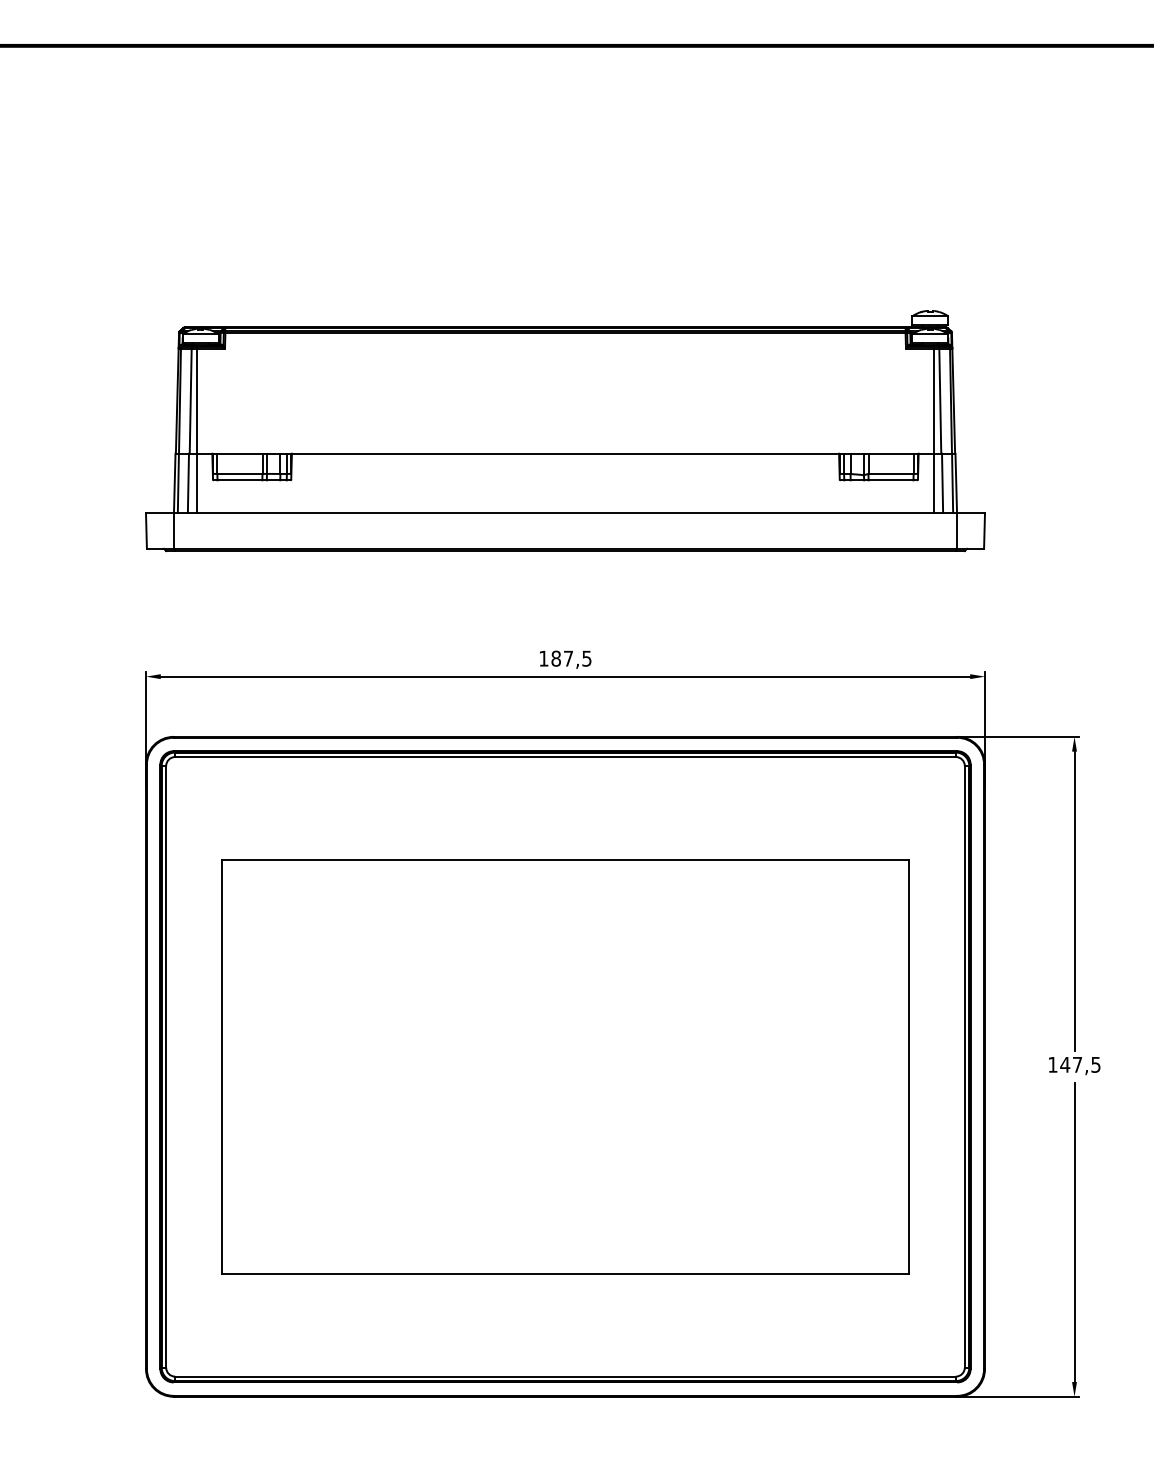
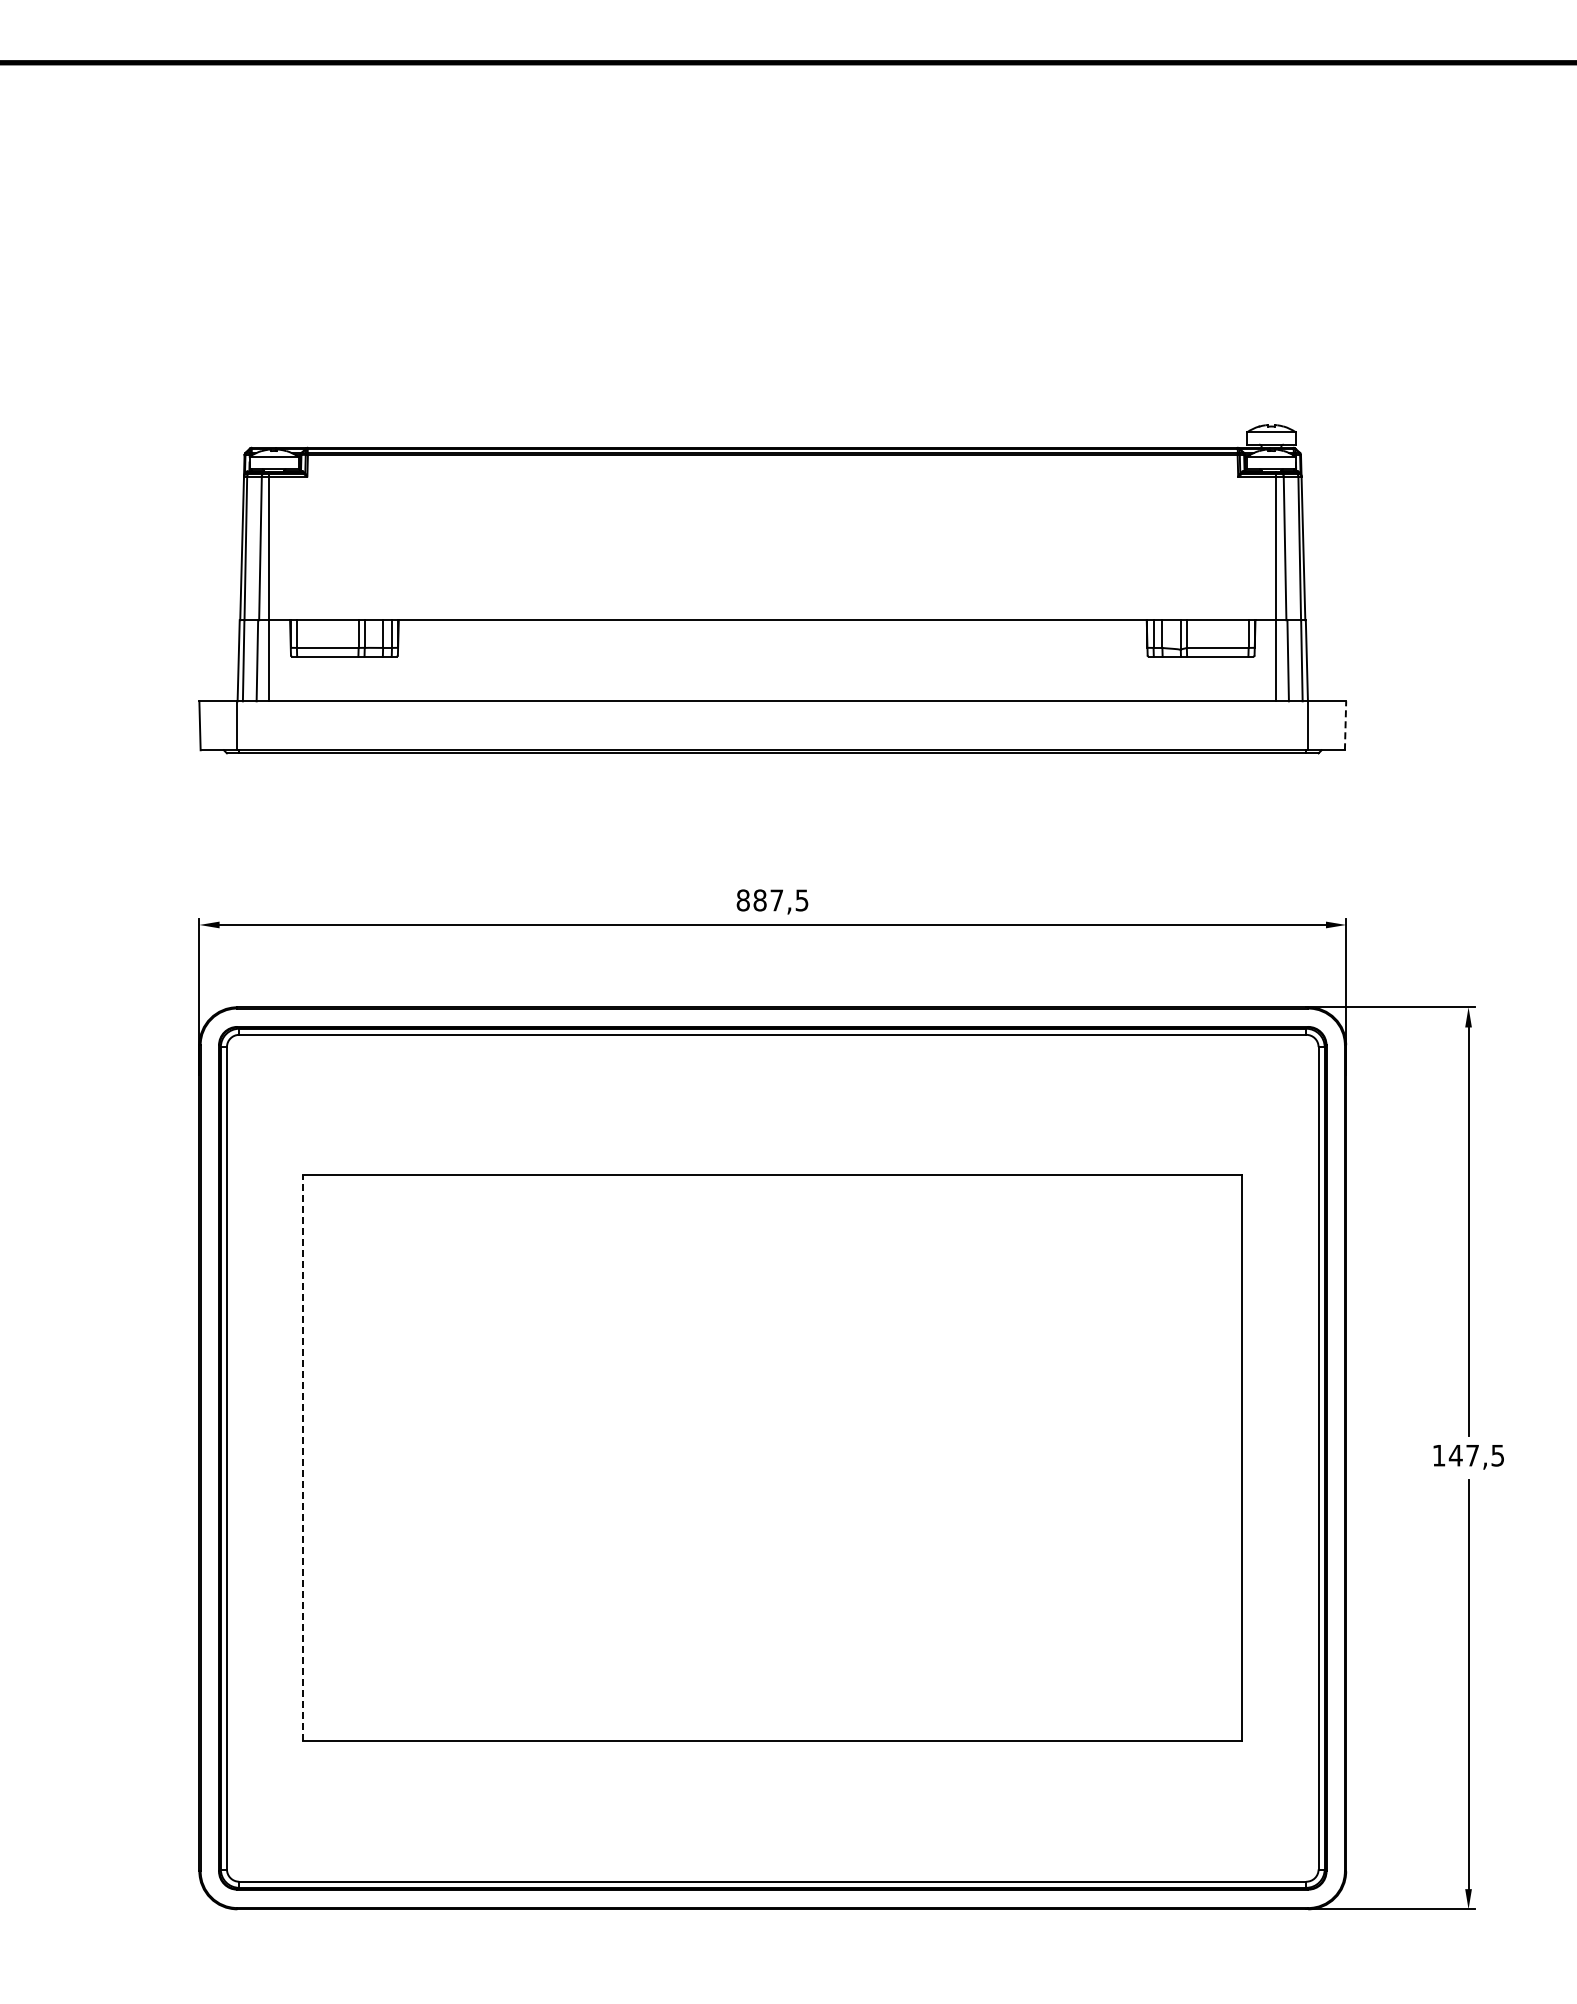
line: (984, 530) -> (1345, 725), solid -> dashed
text: (543, 658) -> (742, 900), 187,5 -> 887,5
line: (222, 1066) -> (303, 1458), solid -> dashed

